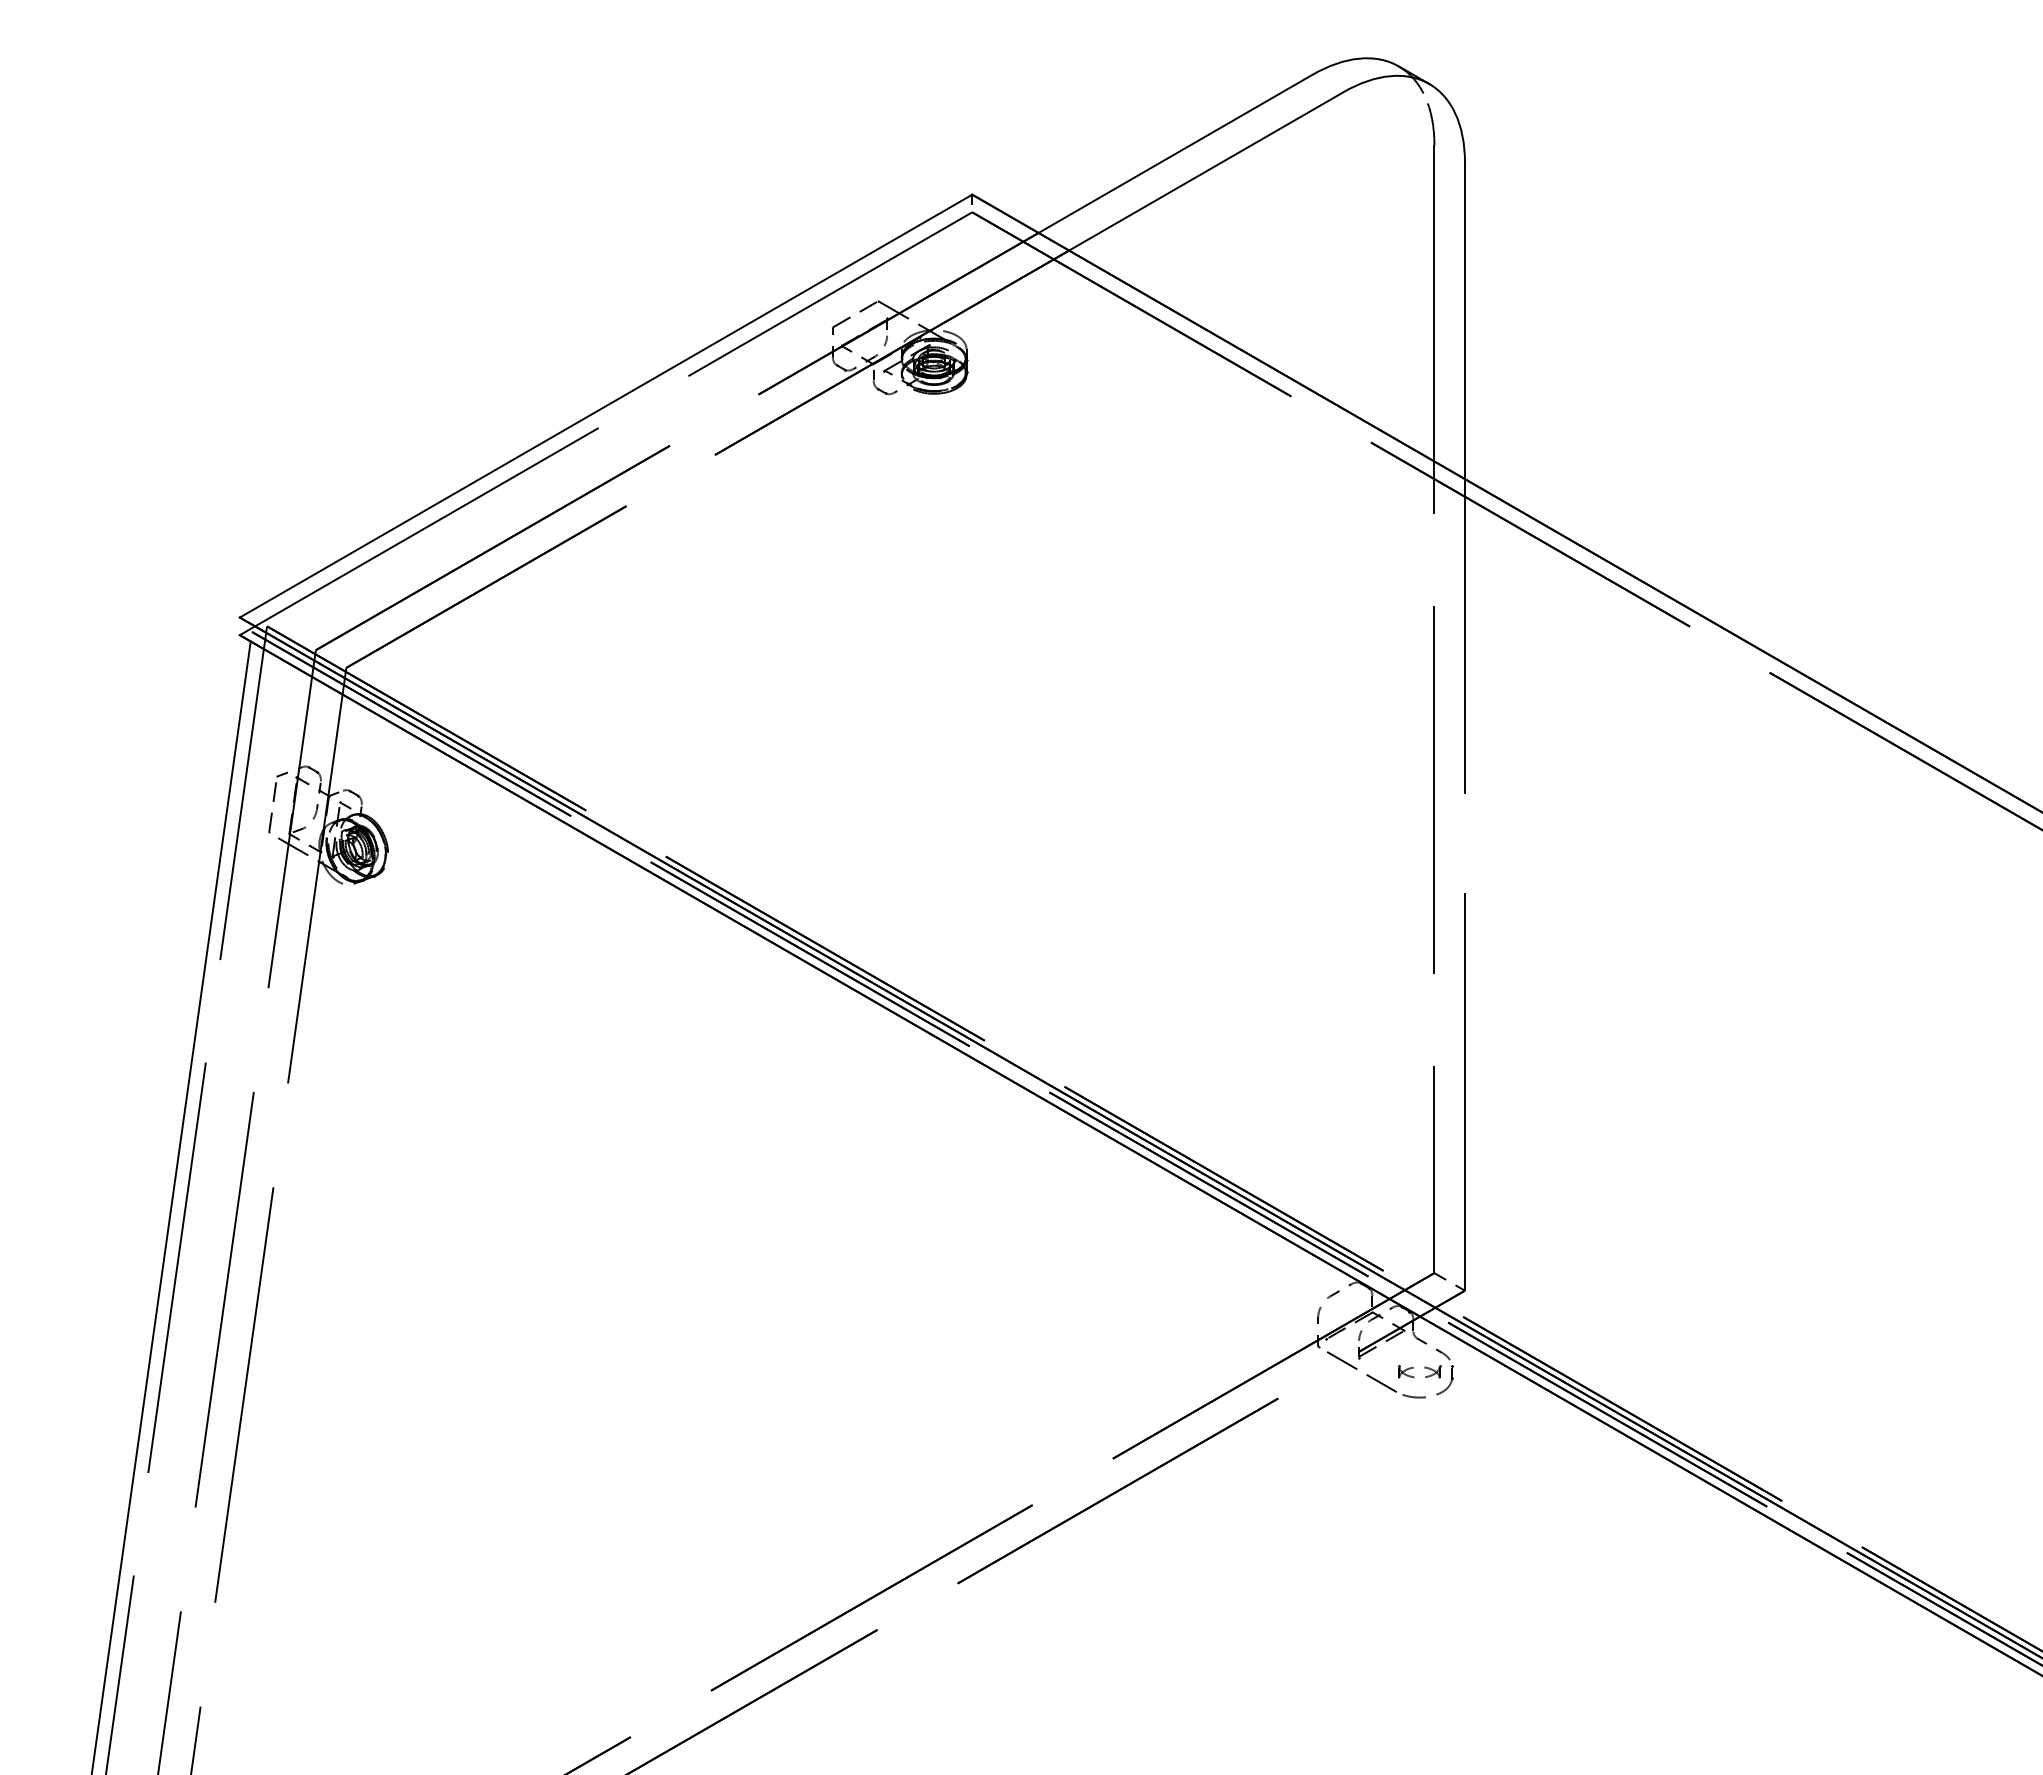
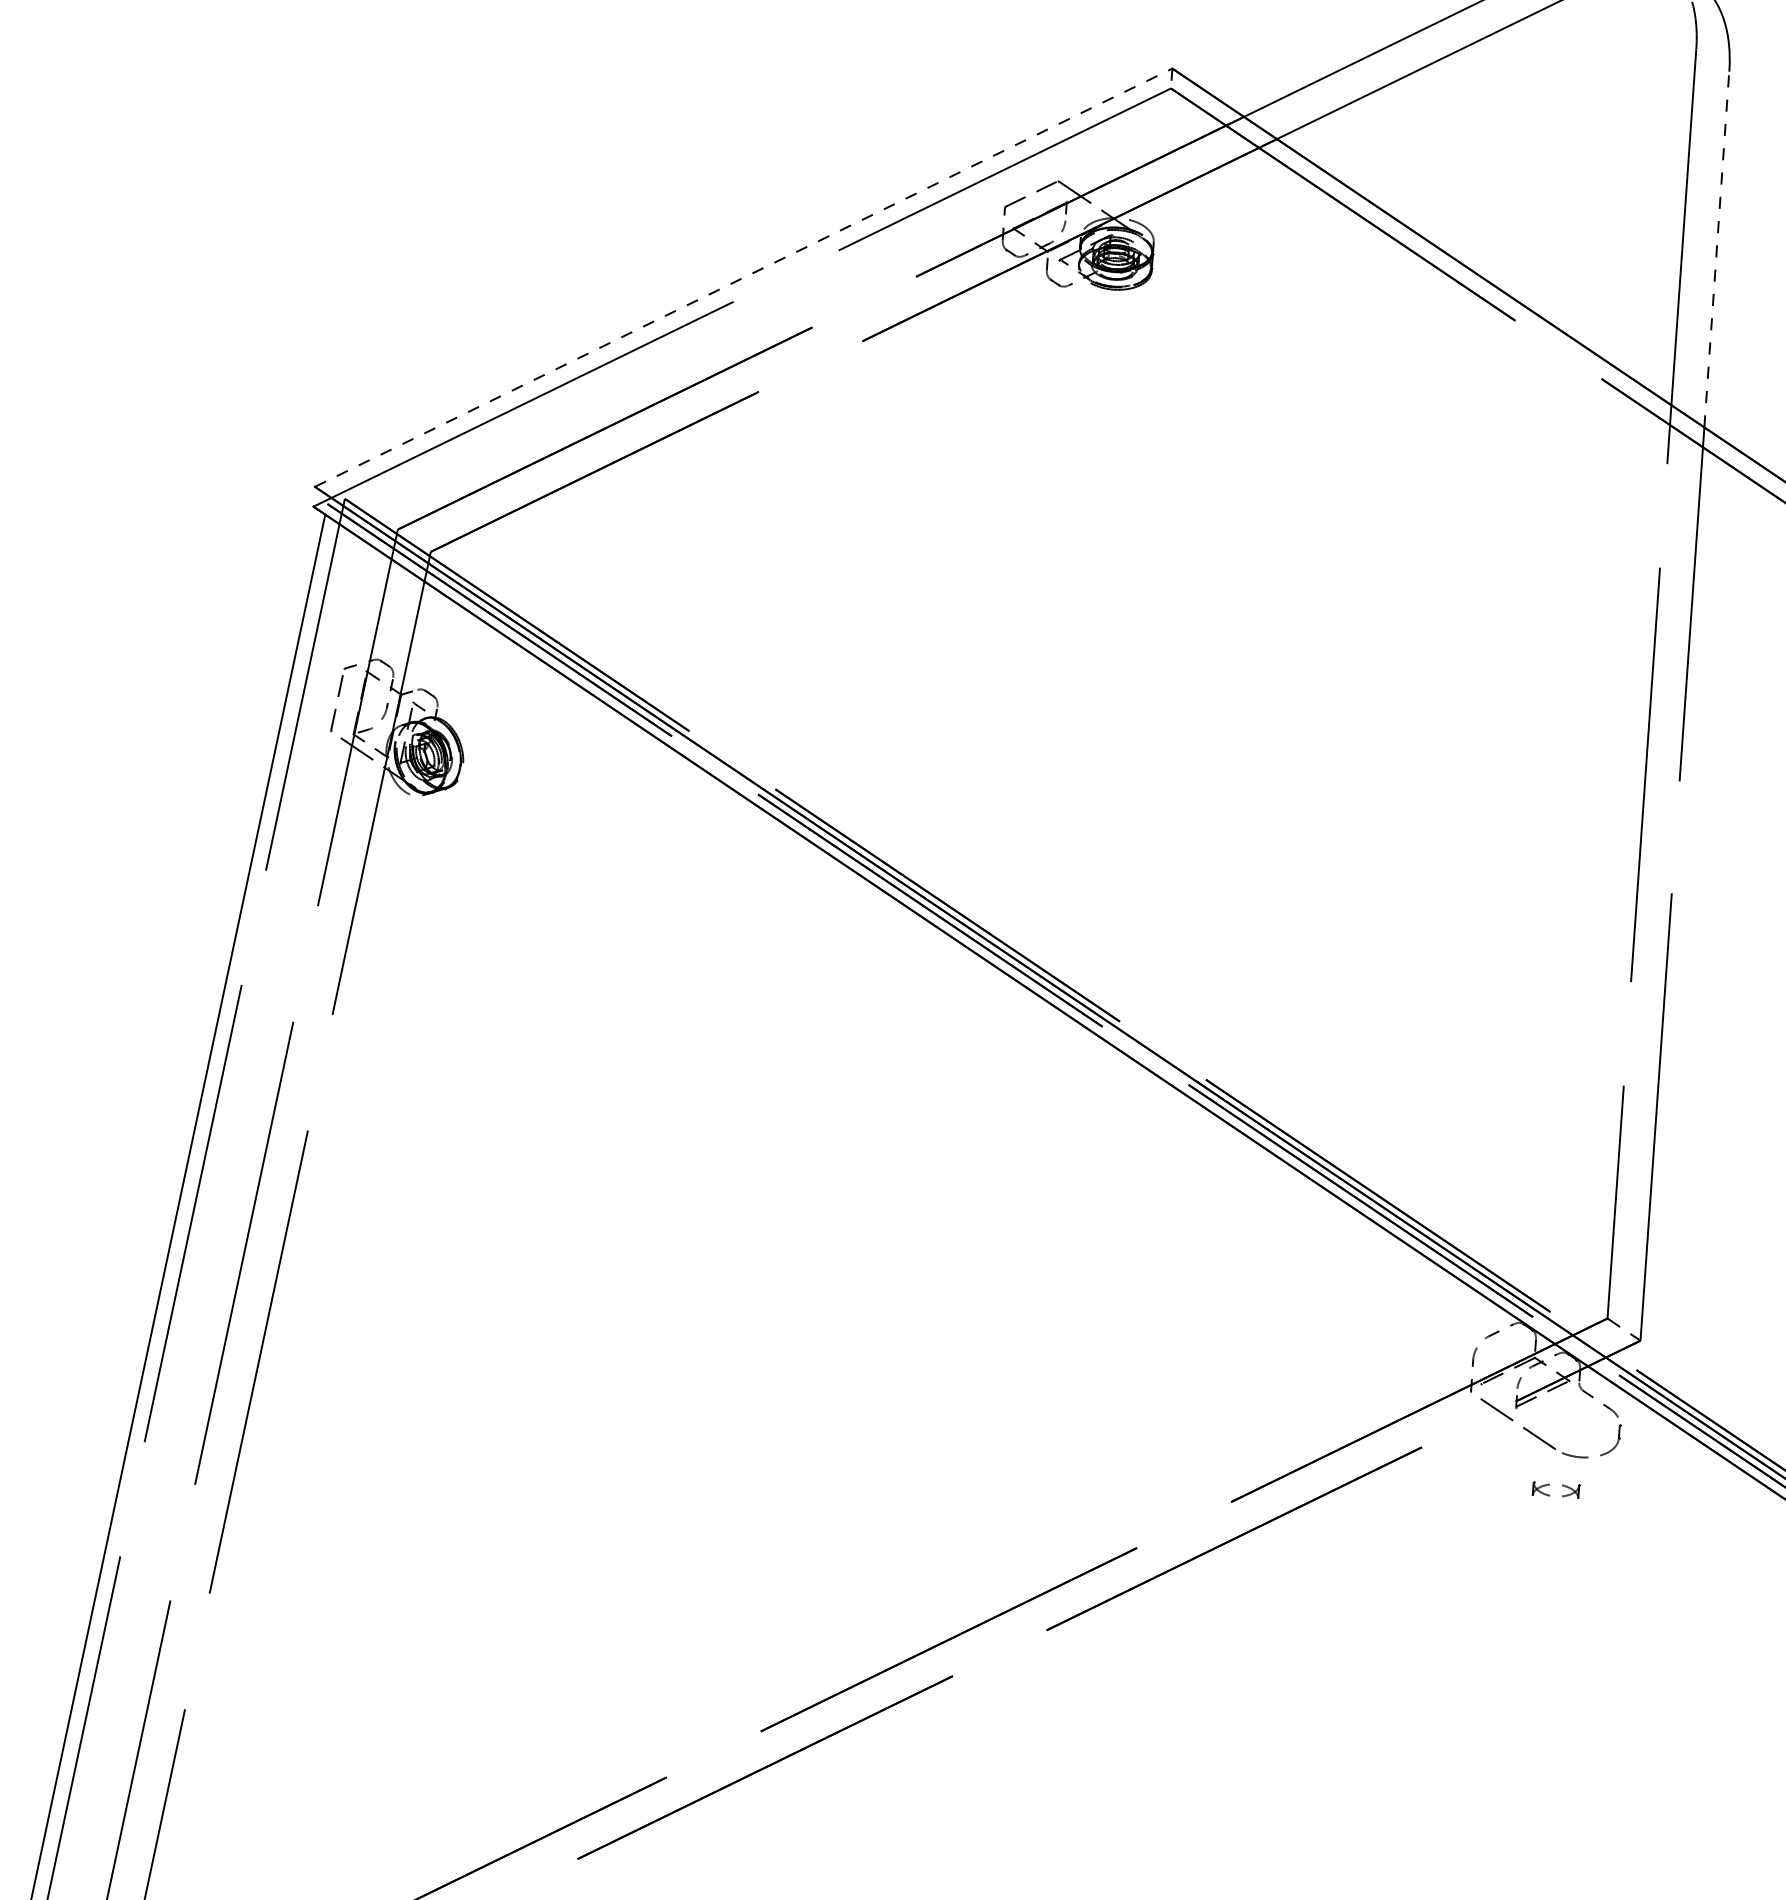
line: (1464, 320) -> (1716, 248), solid -> dashed
line: (606, 406) -> (744, 278), solid -> dashed
part: (1419, 1371) -> (1556, 1489), moved

